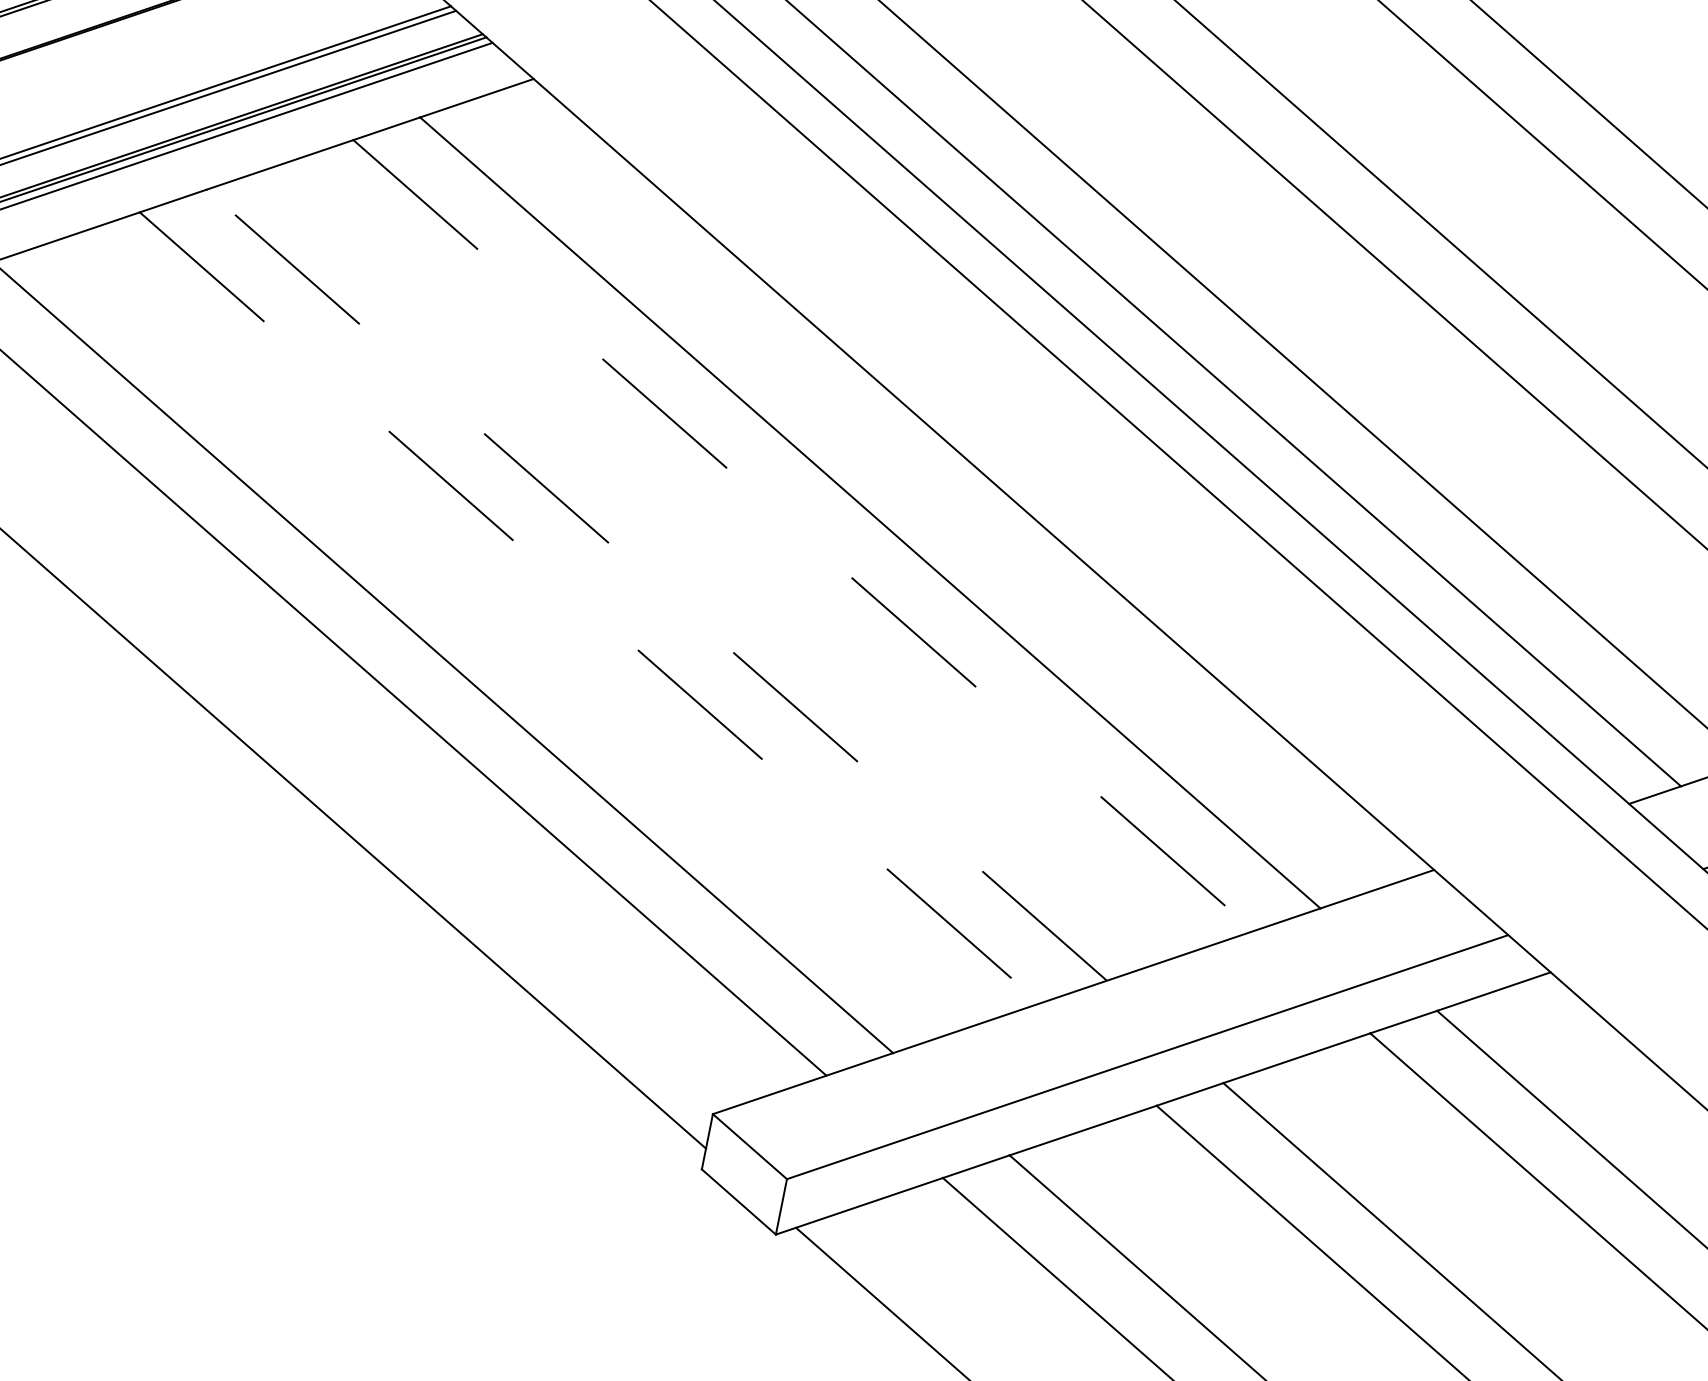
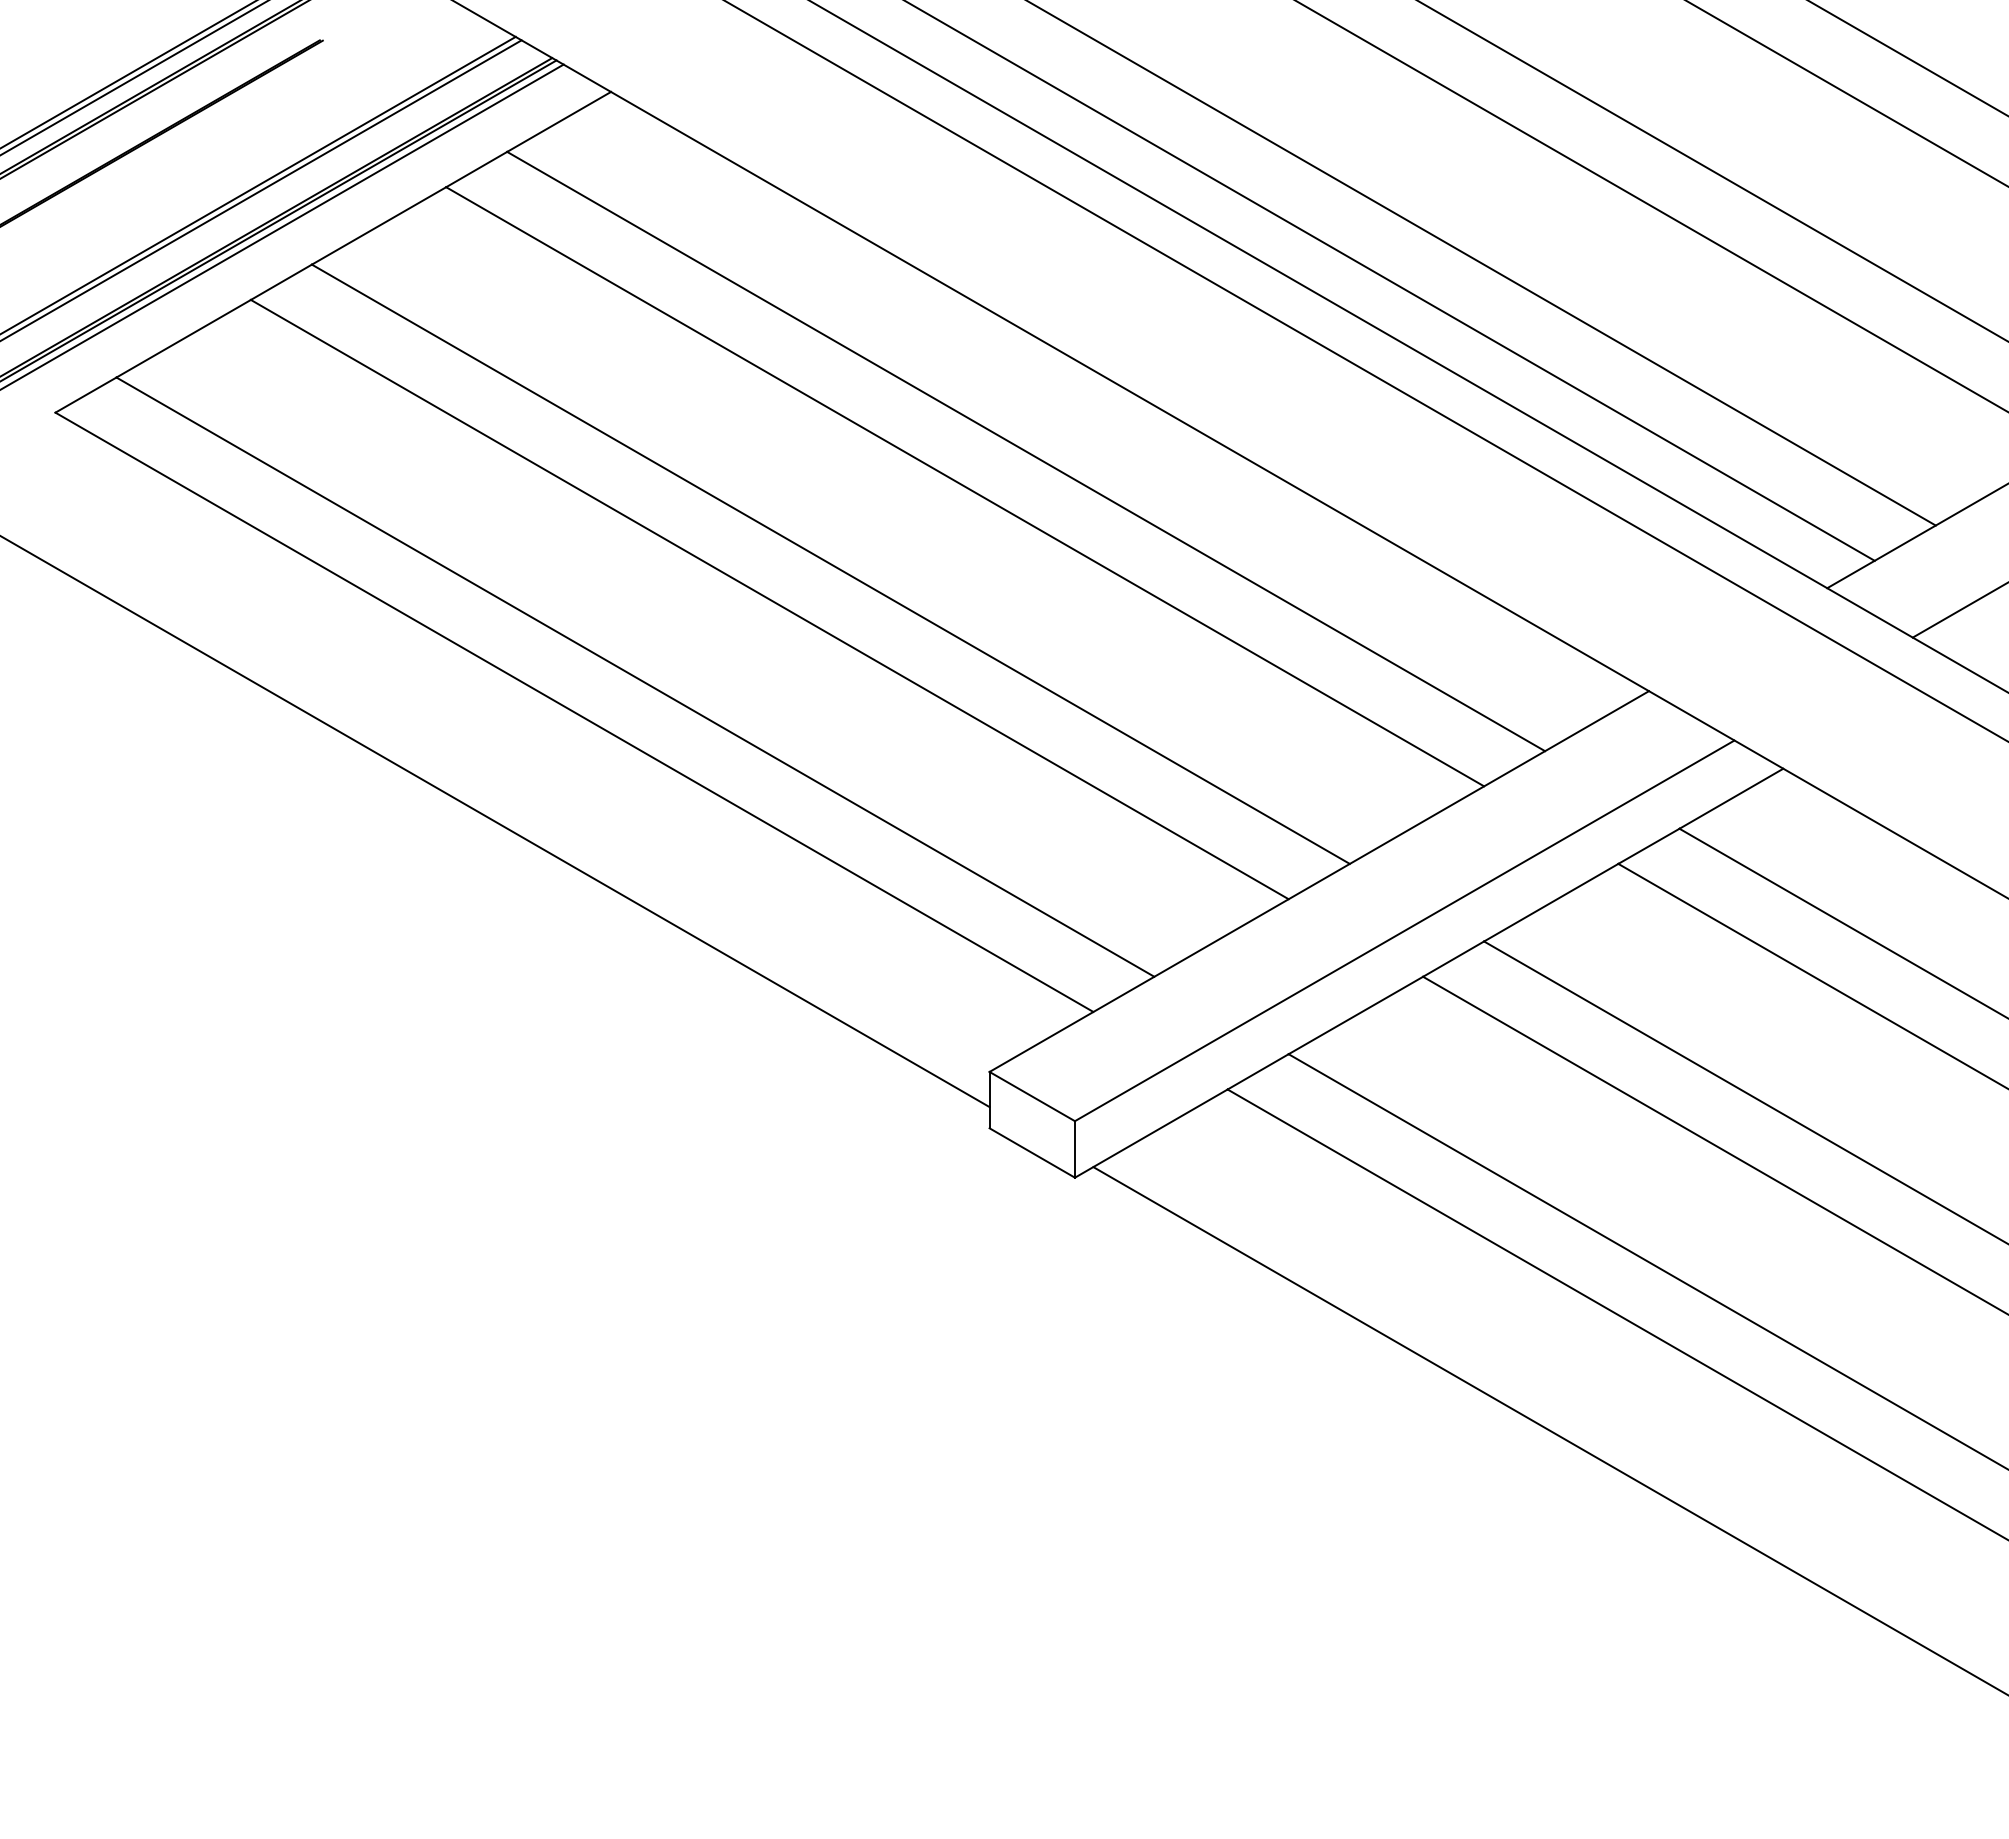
line: (803, 536) -> (965, 487), dashed -> solid
line: (656, 585) -> (830, 564), dashed -> solid
line: (590, 607) -> (770, 599), dashed -> solid

